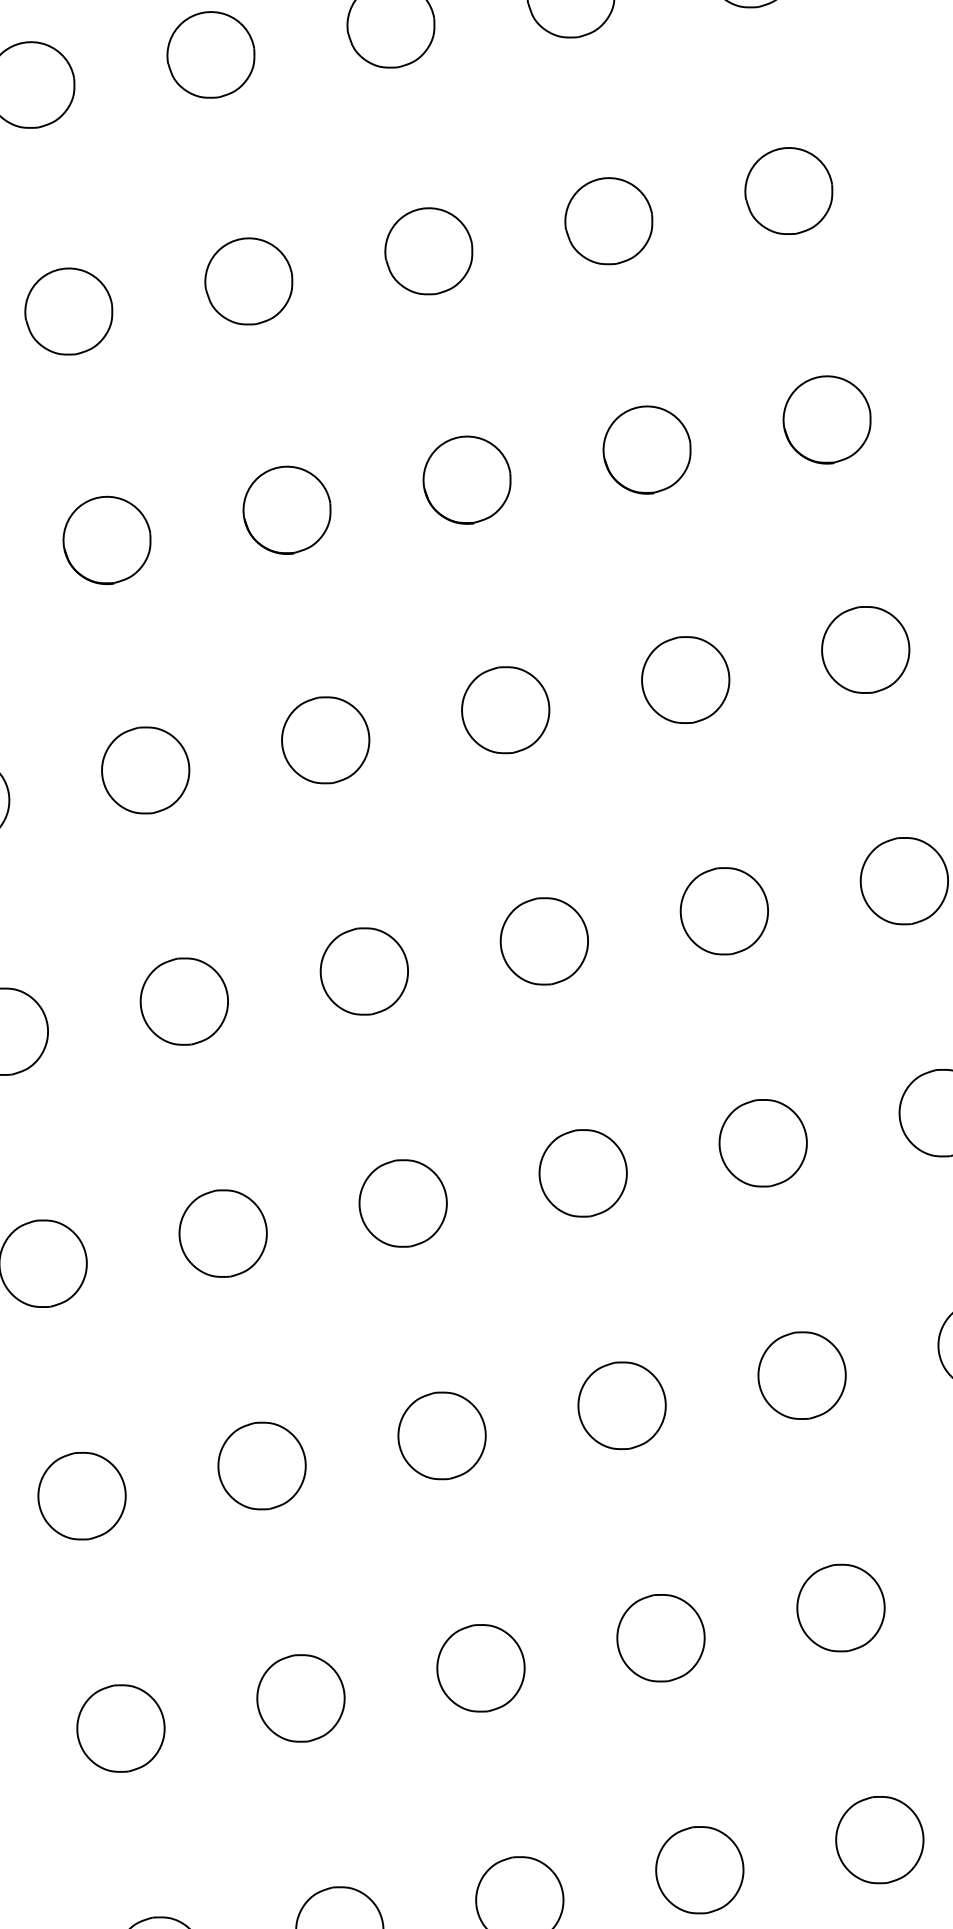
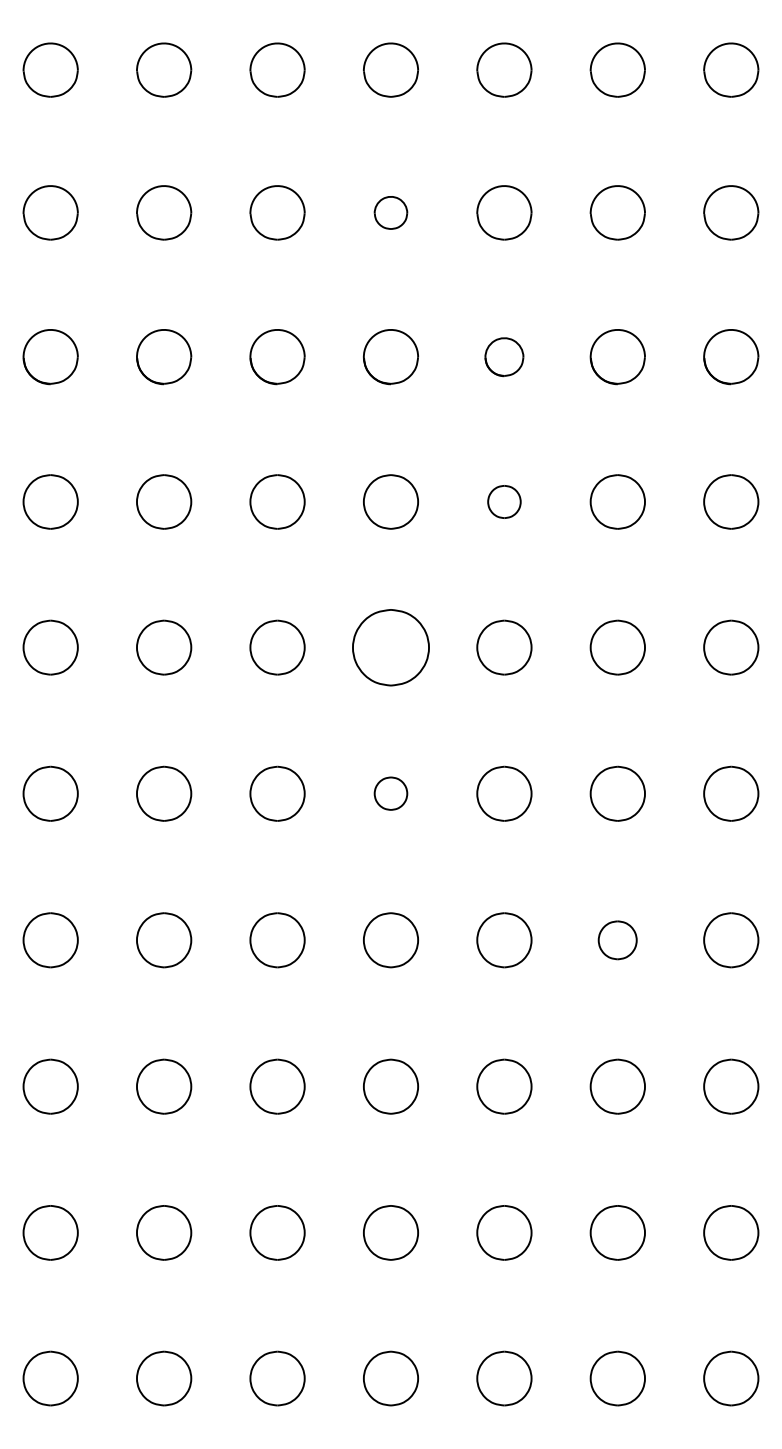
part: (248, 281) -> (390, 212), size x0.6
part: (467, 480) -> (504, 357), size x0.7
part: (505, 709) -> (504, 501), size x0.6
part: (363, 971) -> (390, 647), size x1.4
part: (402, 1203) -> (390, 793), size x0.6
part: (801, 1376) -> (617, 940), size x0.7

